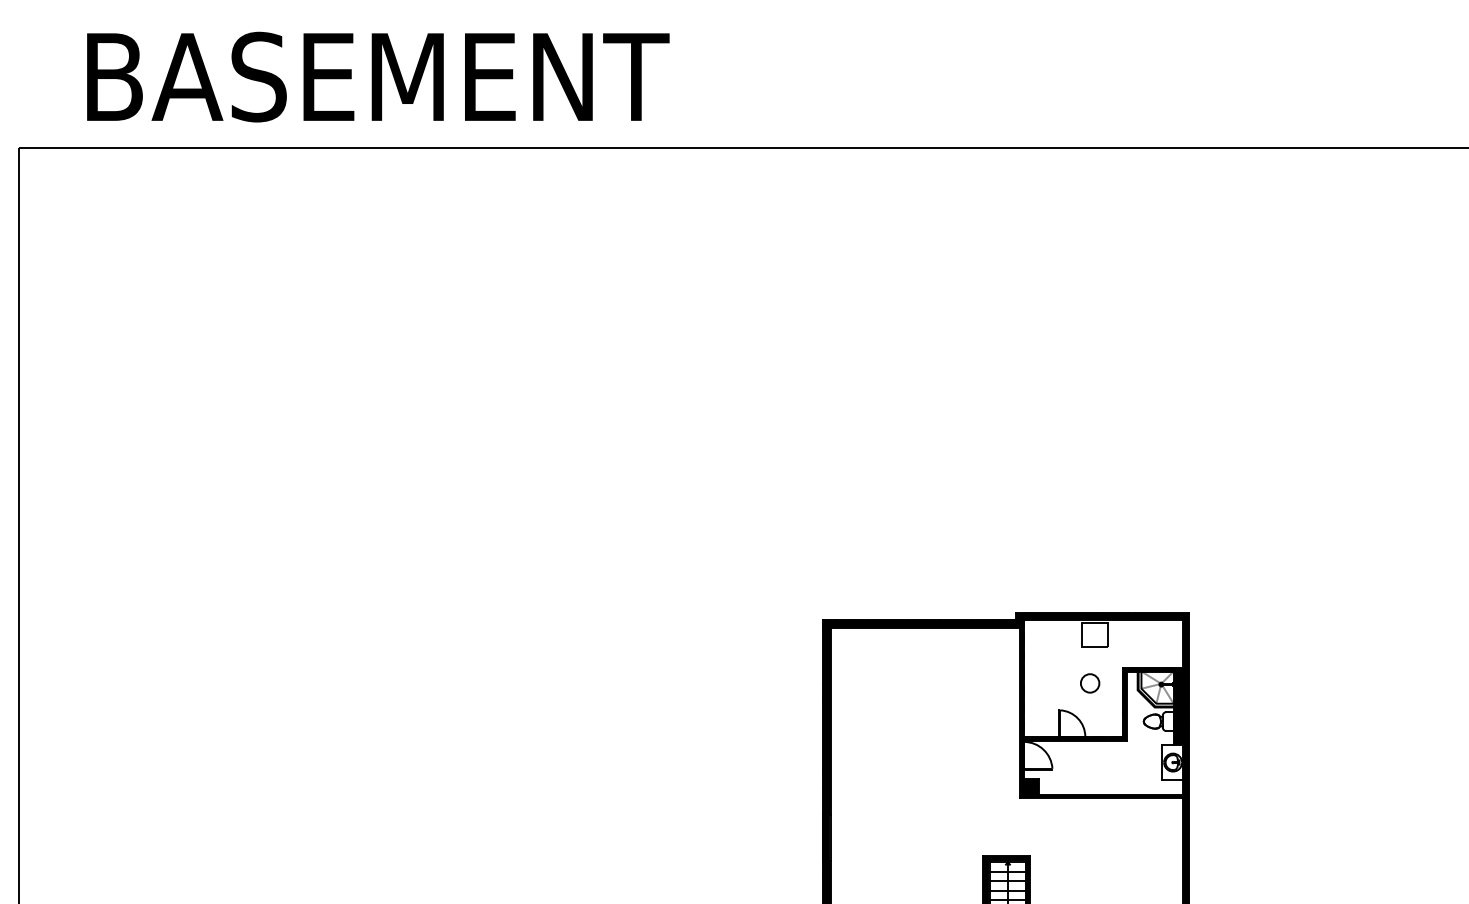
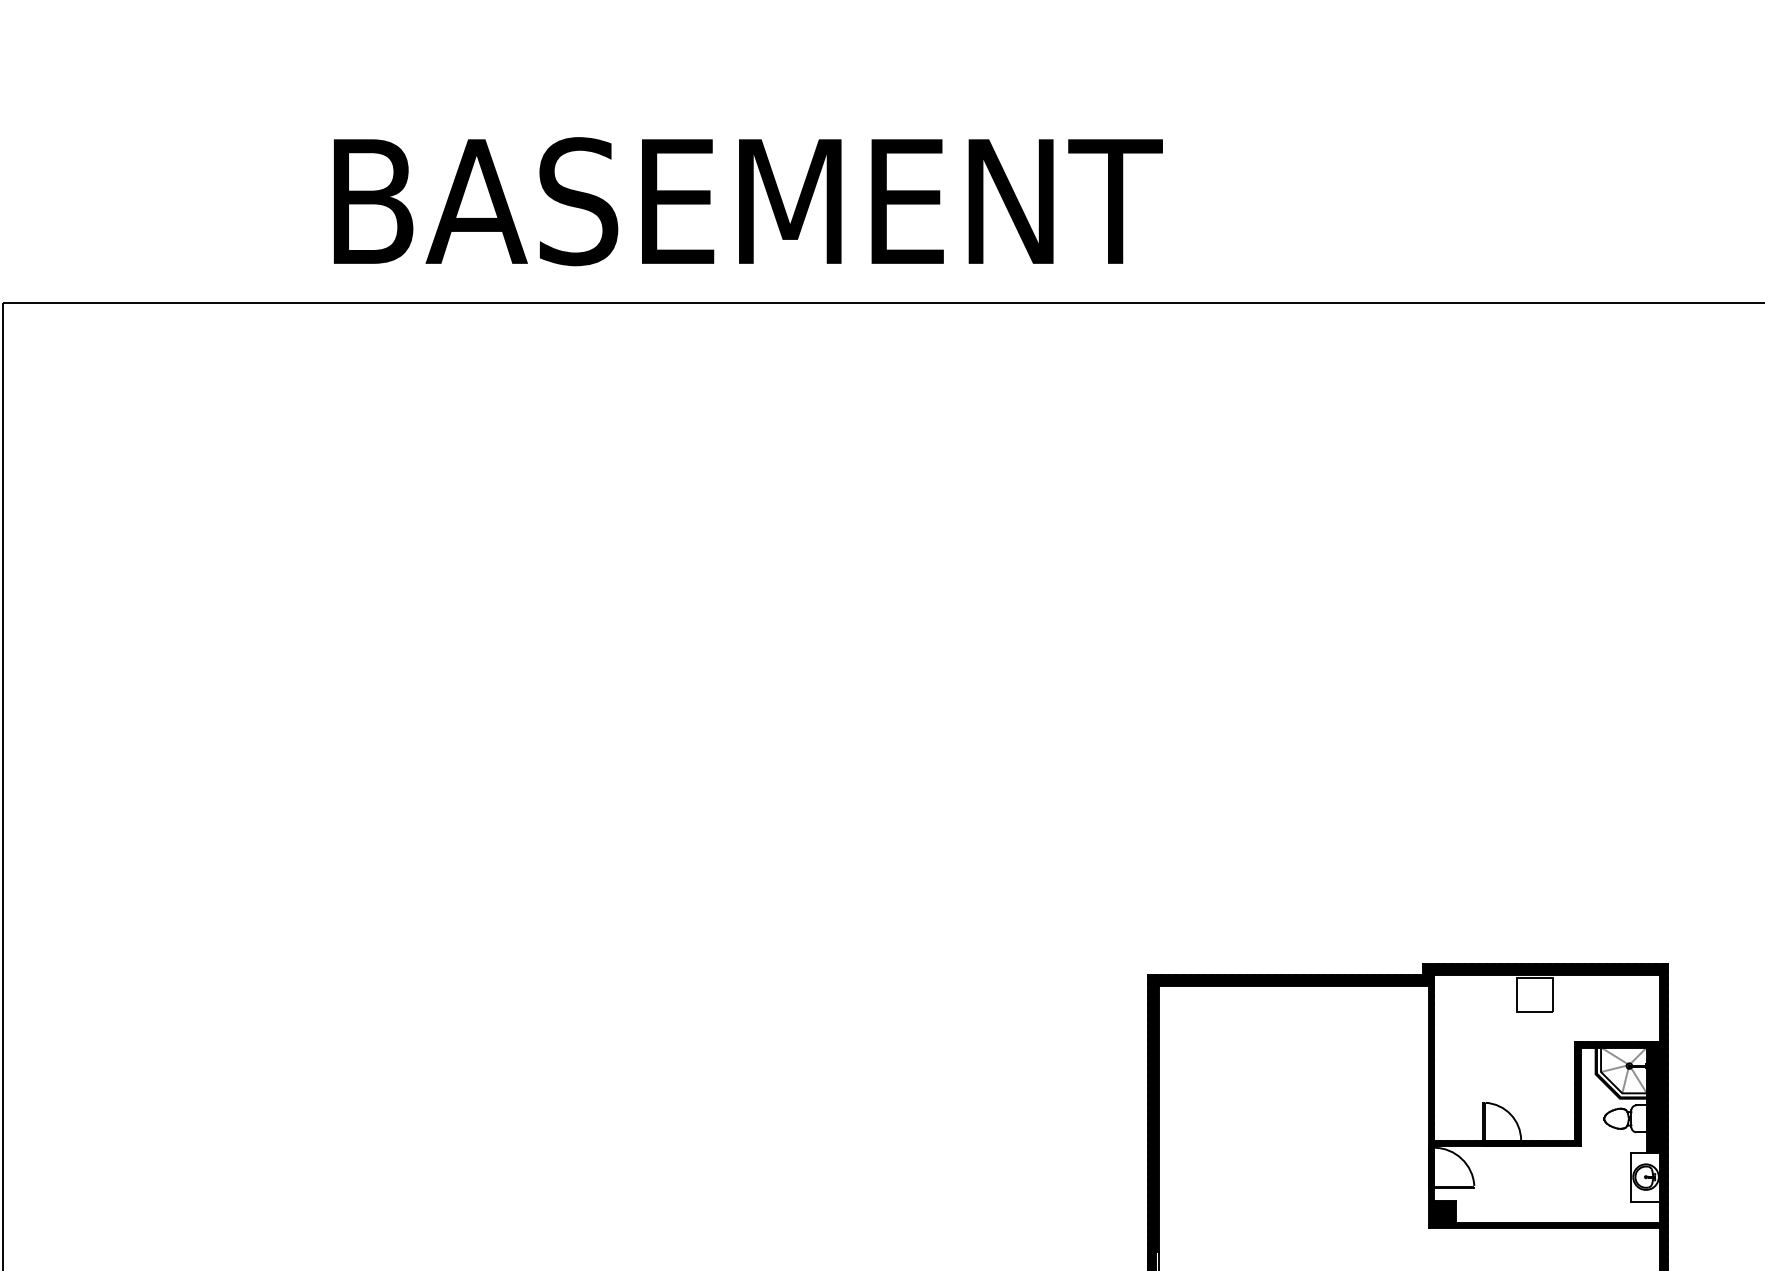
text: (378, 76) -> (748, 200), moved
circle: (1090, 683) -> (1528, 1064), removed

